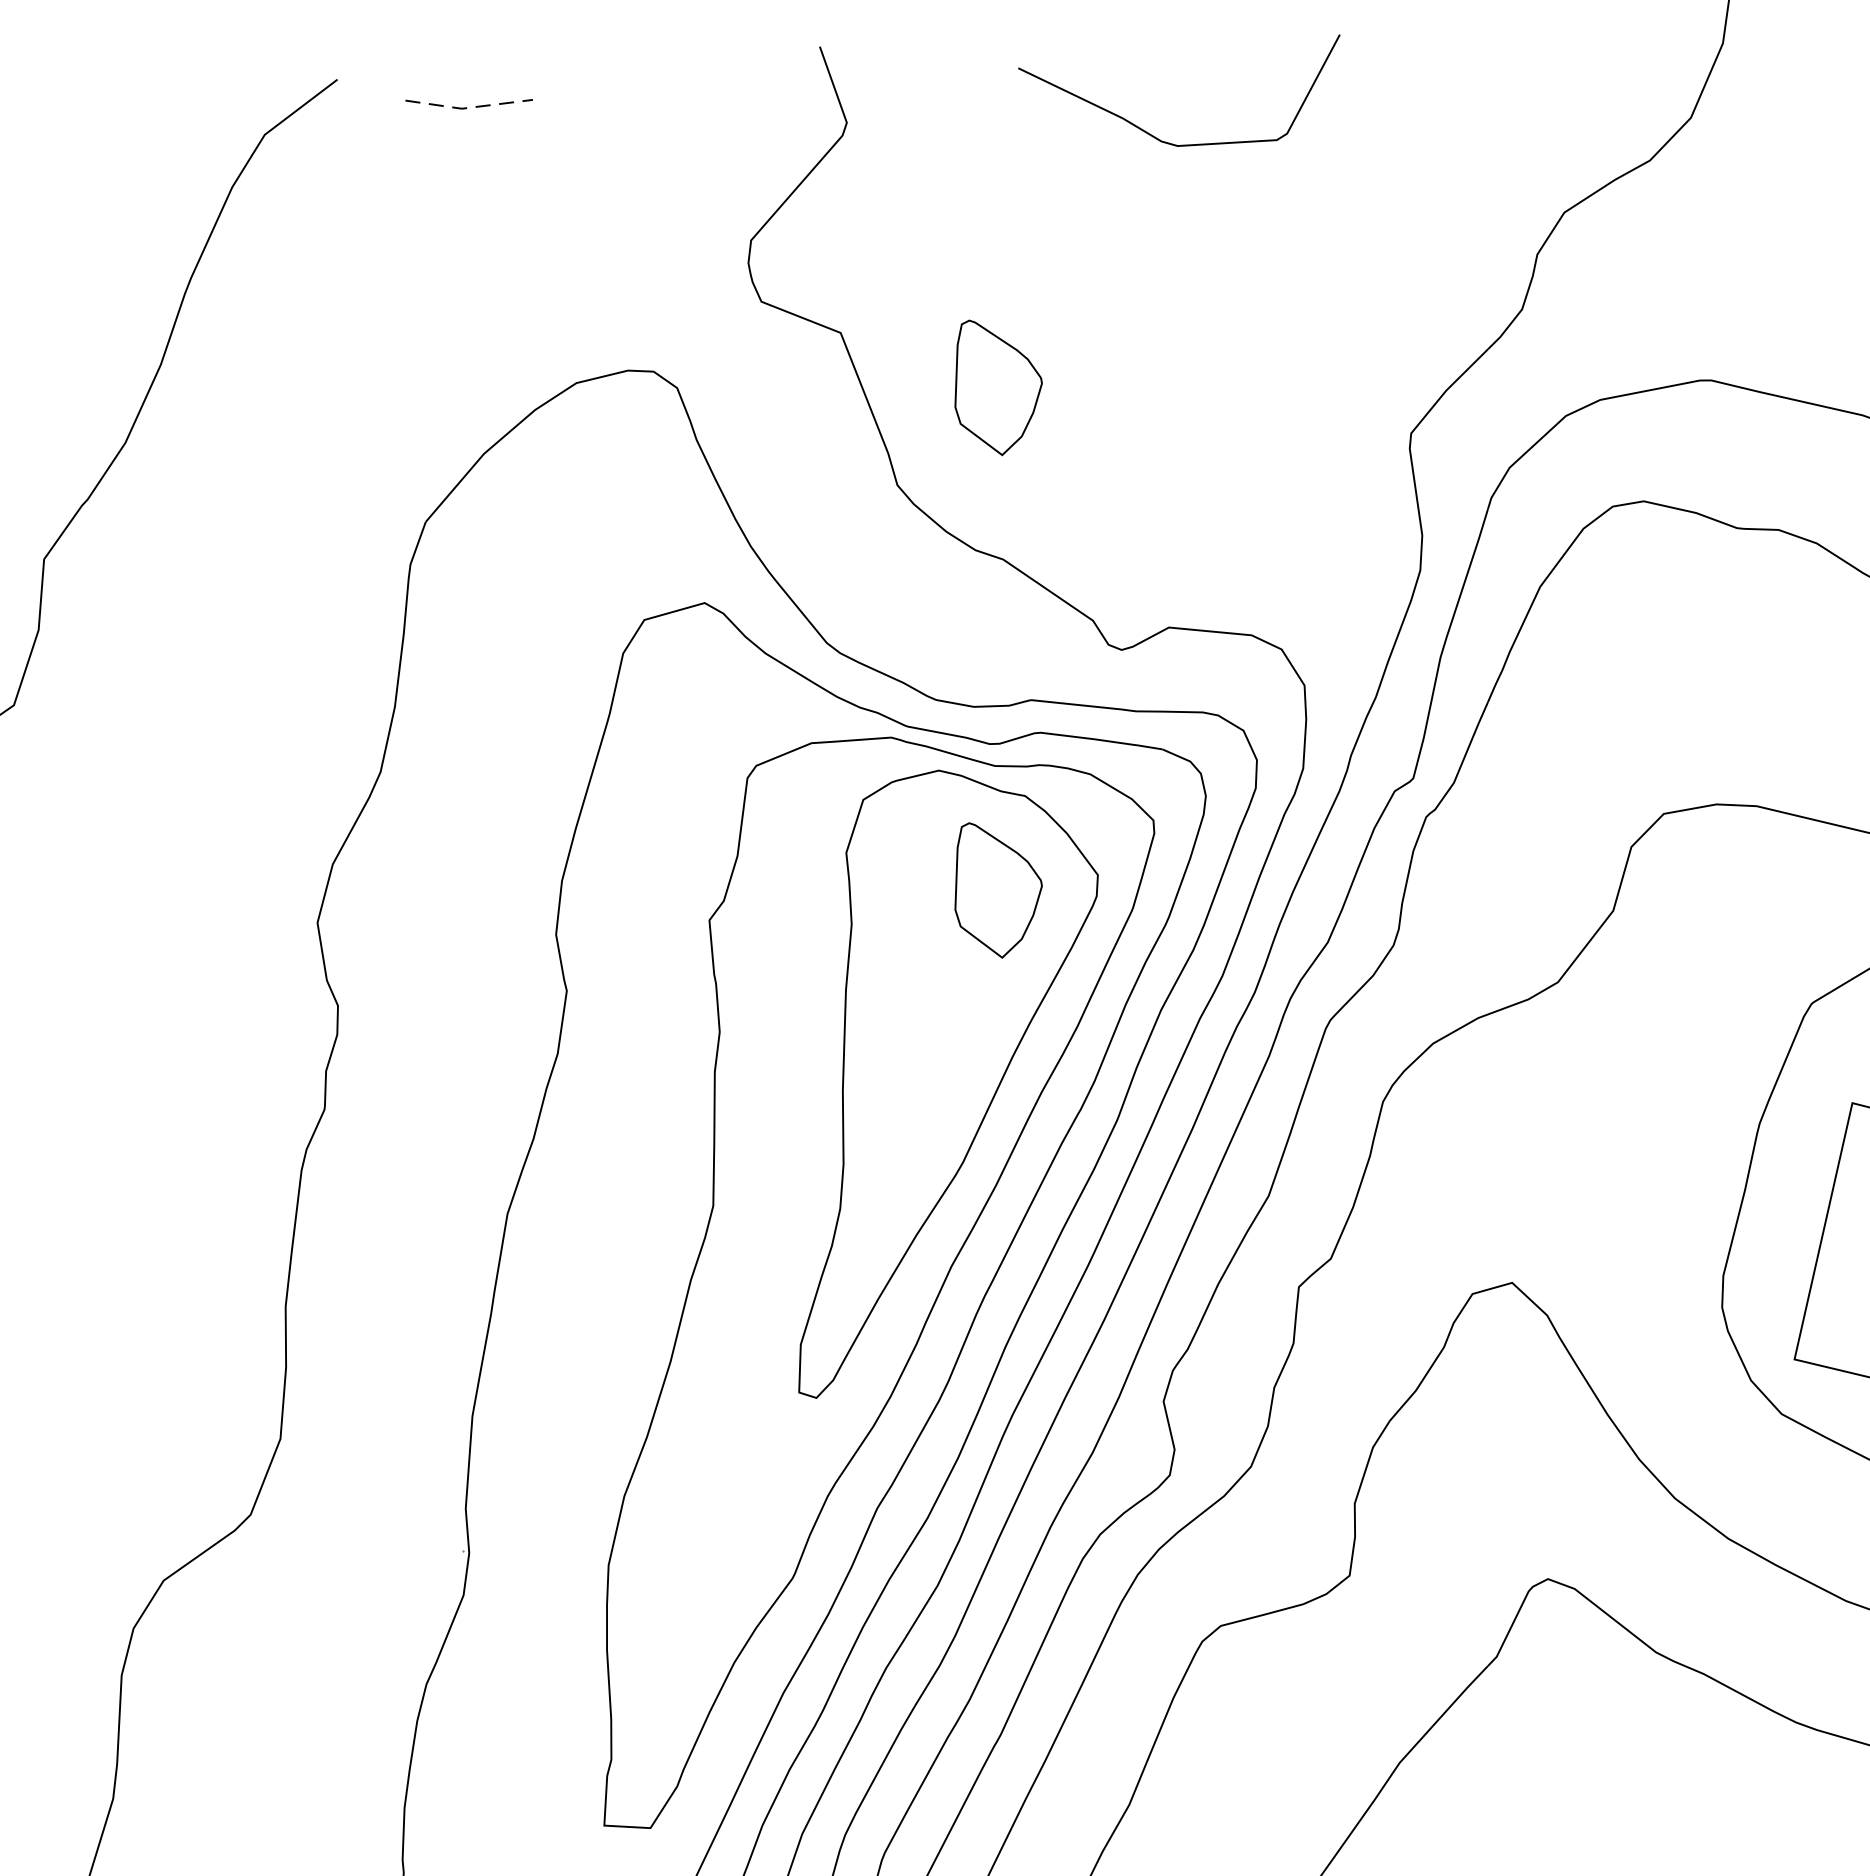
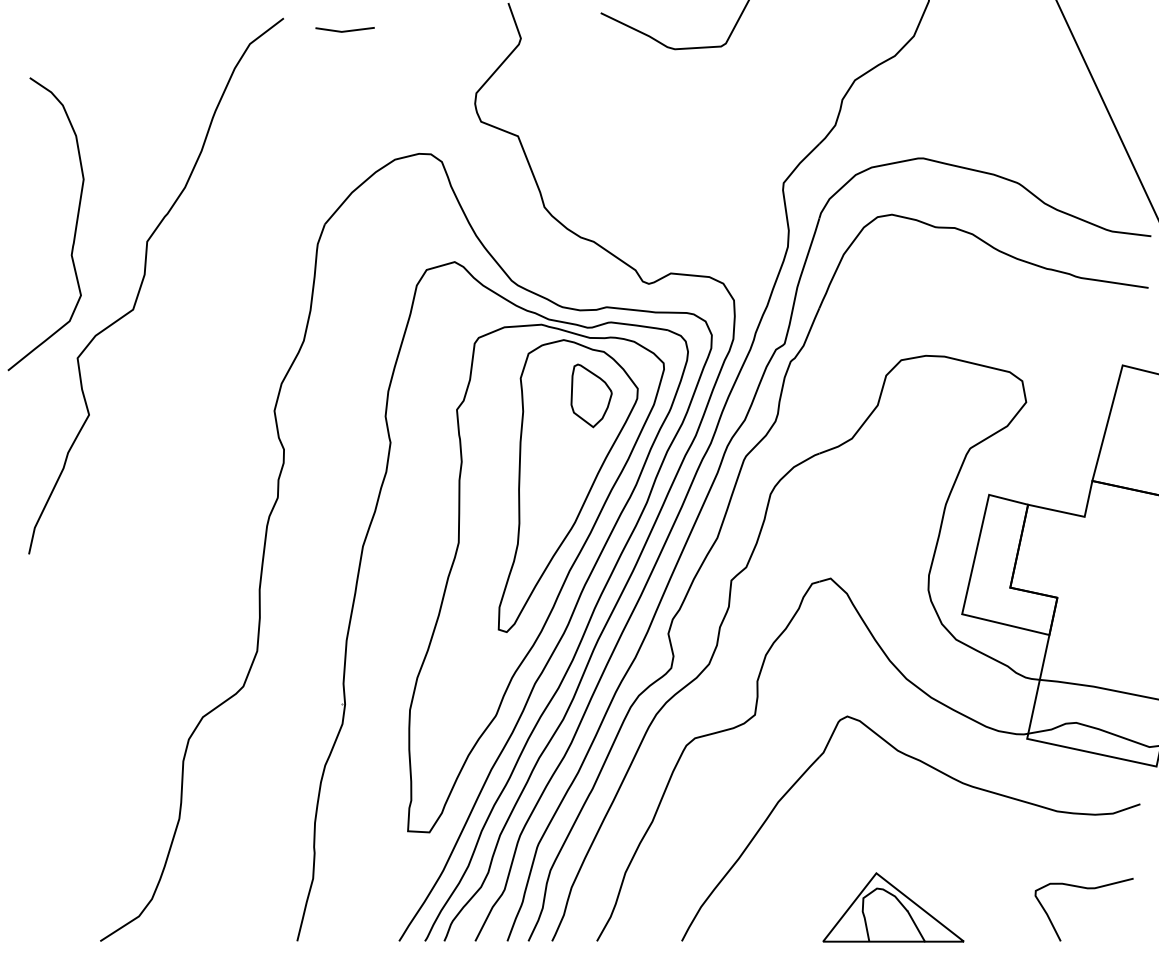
line: (467, 107) -> (344, 31), dashed -> solid
part: (998, 387) -> (591, 161), removed

